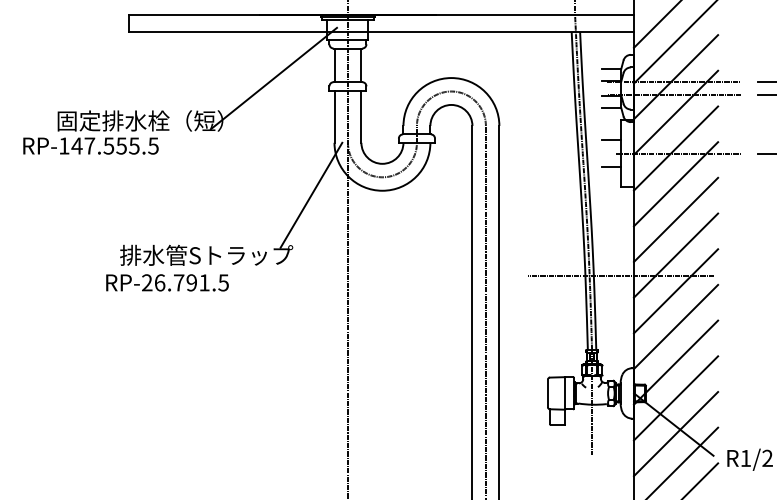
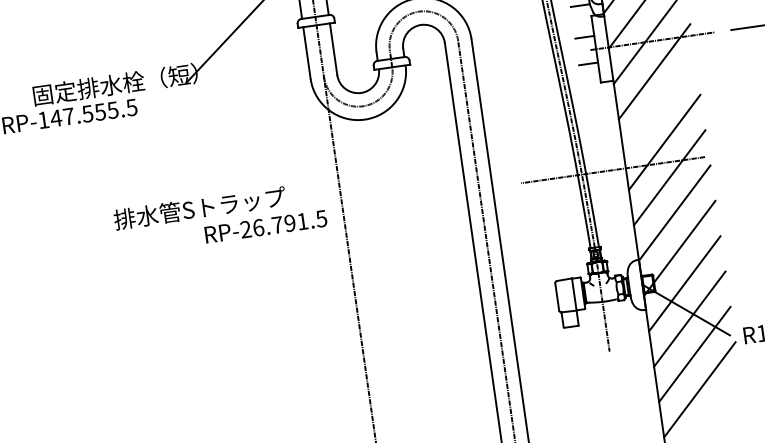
line: (311, 194) -> (295, 133), removed
line: (675, 219) -> (659, 106), removed
text: (167, 282) -> (265, 226), moved

